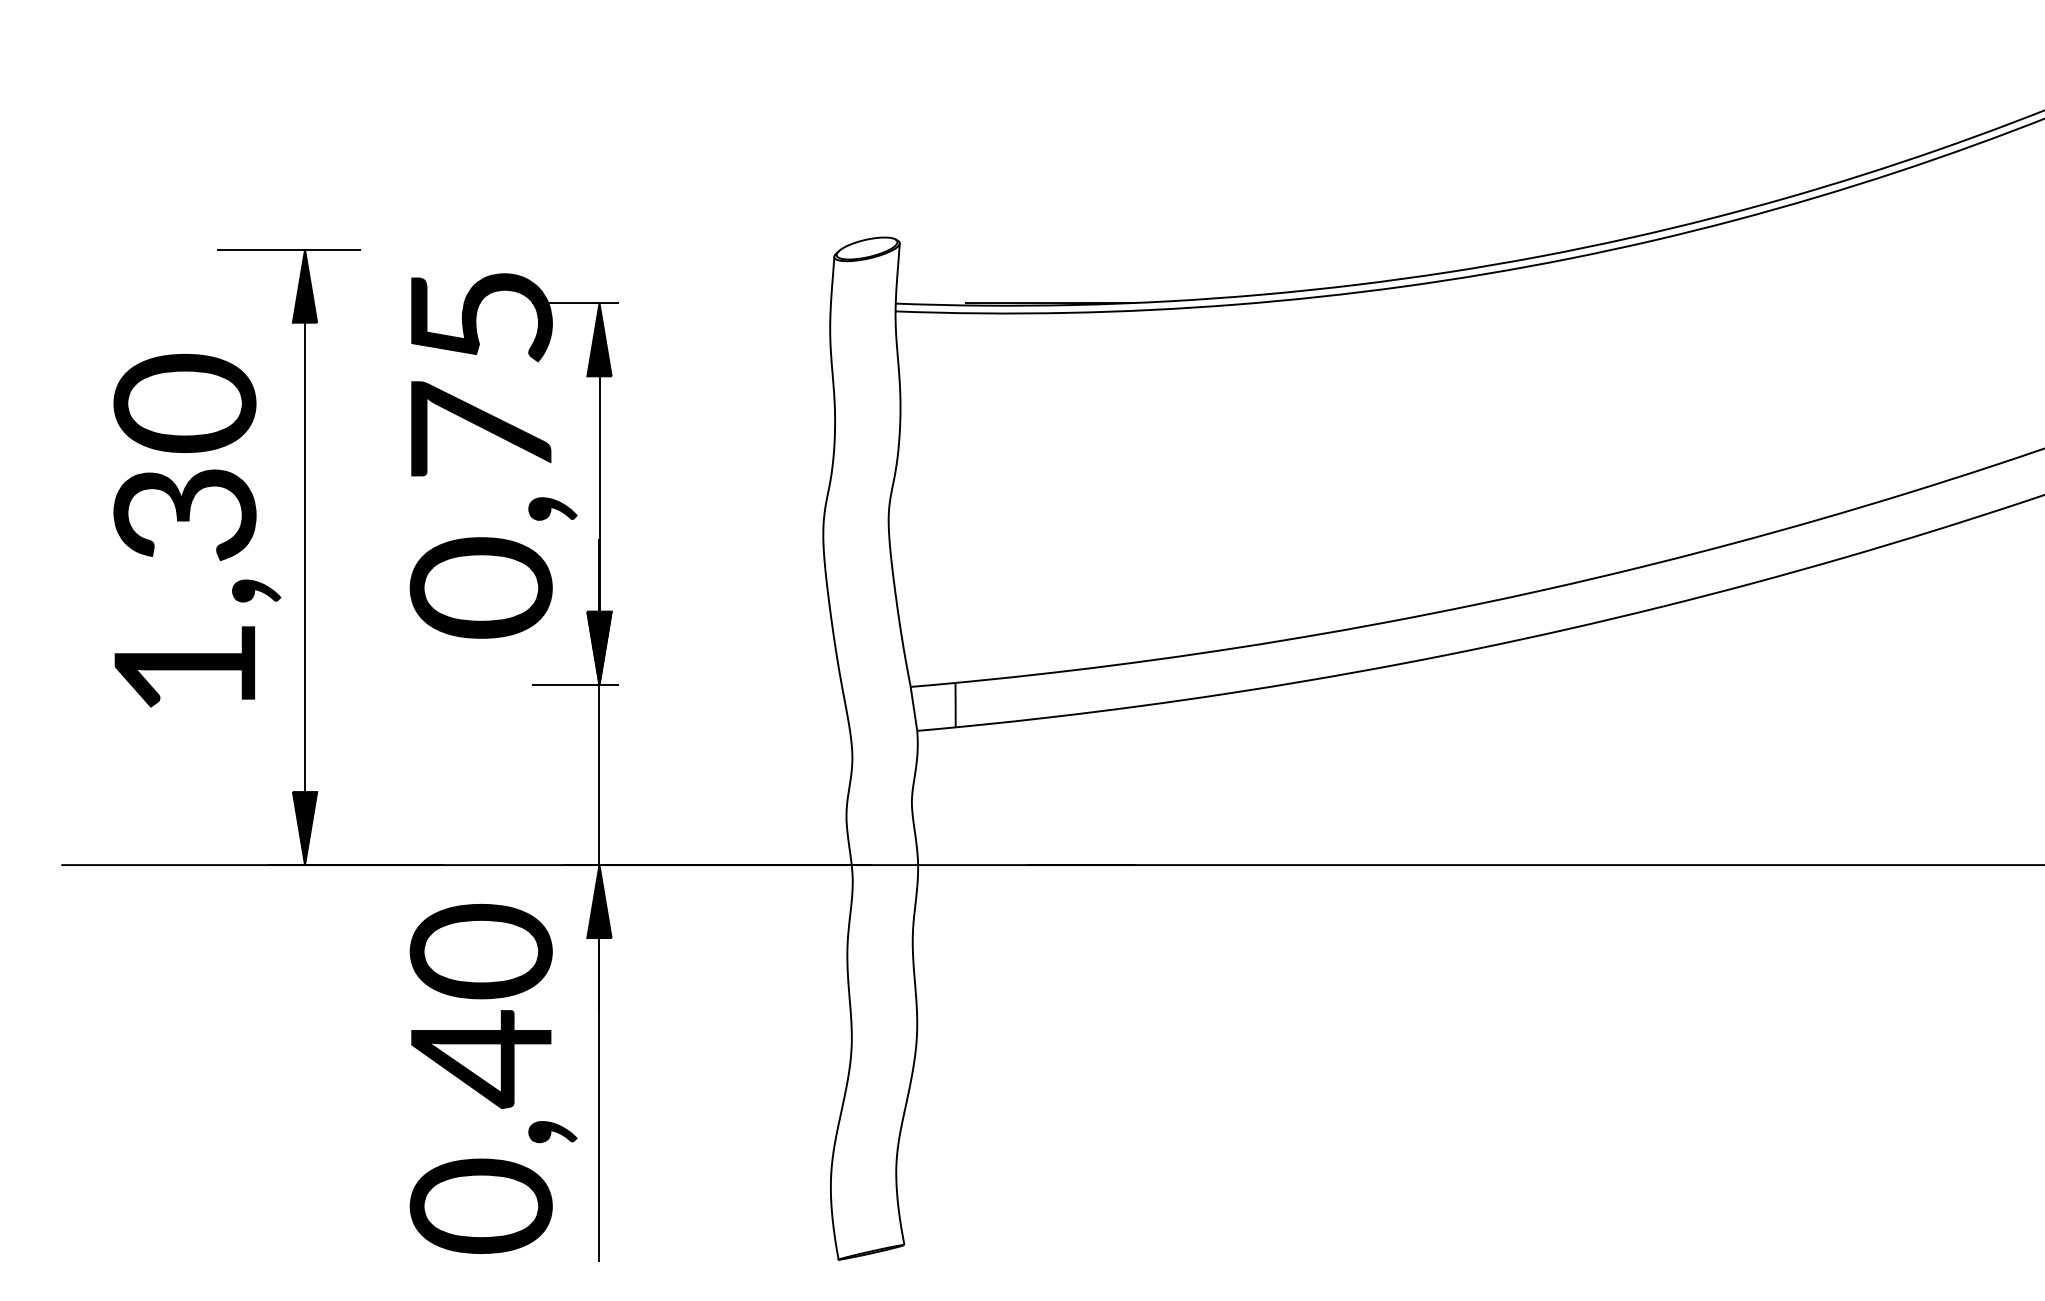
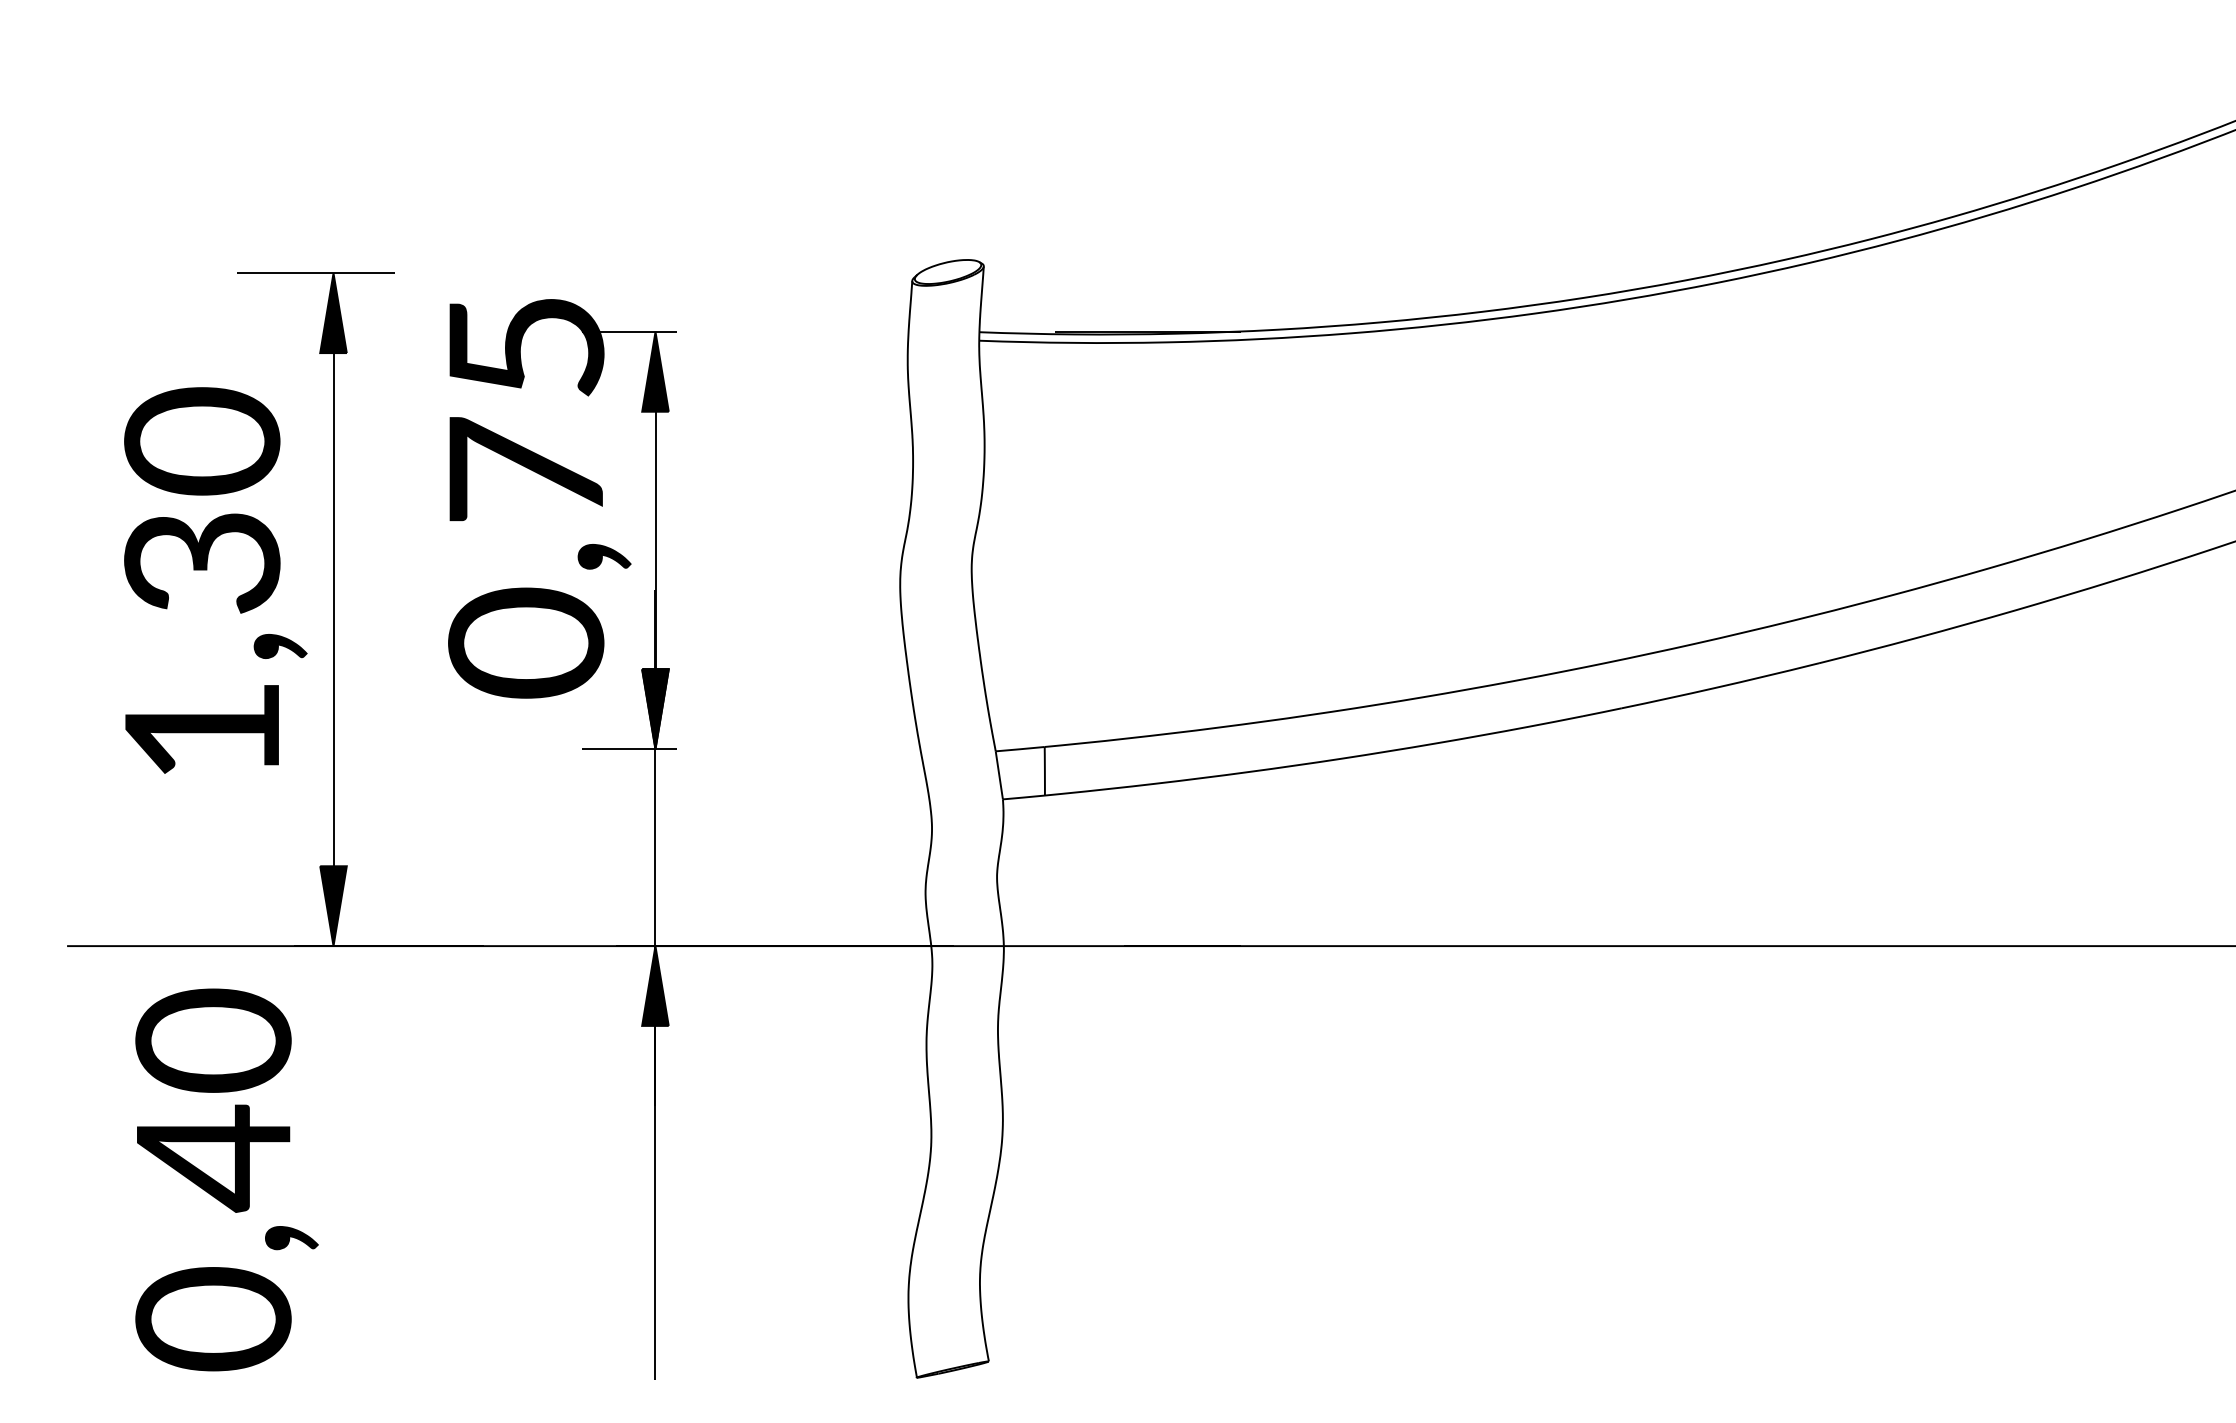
text: (493, 1078) -> (226, 1179), moved

